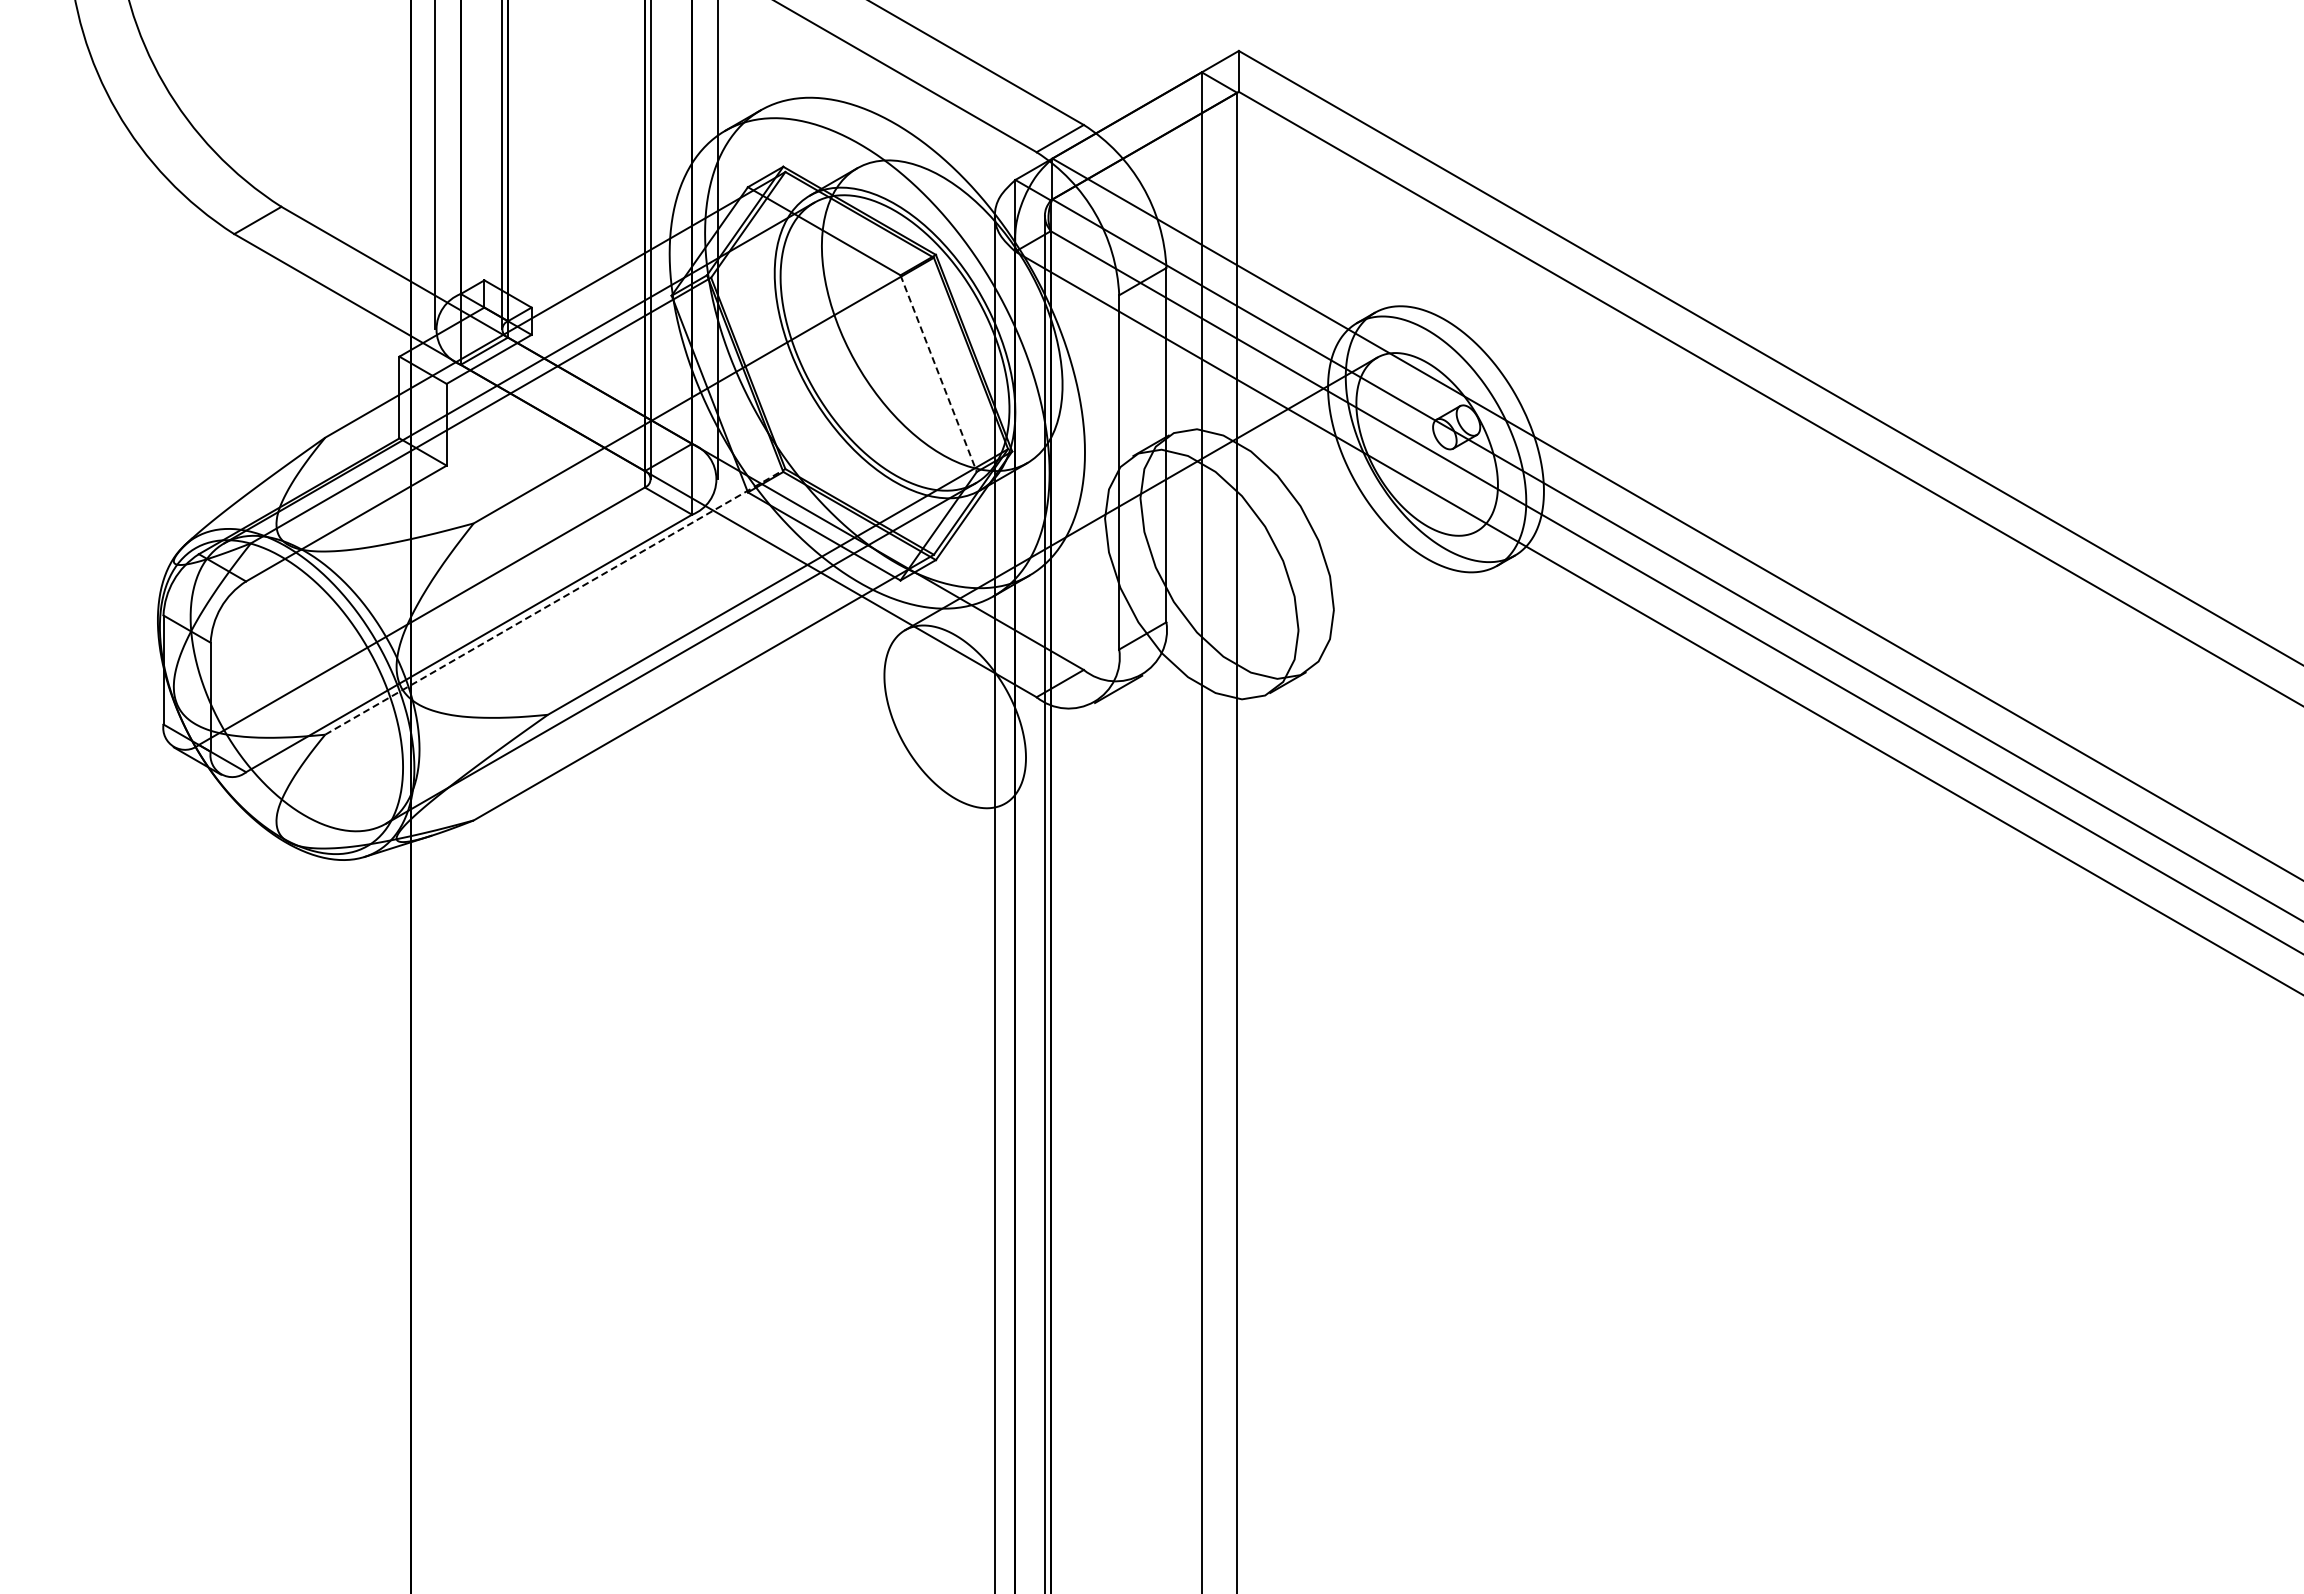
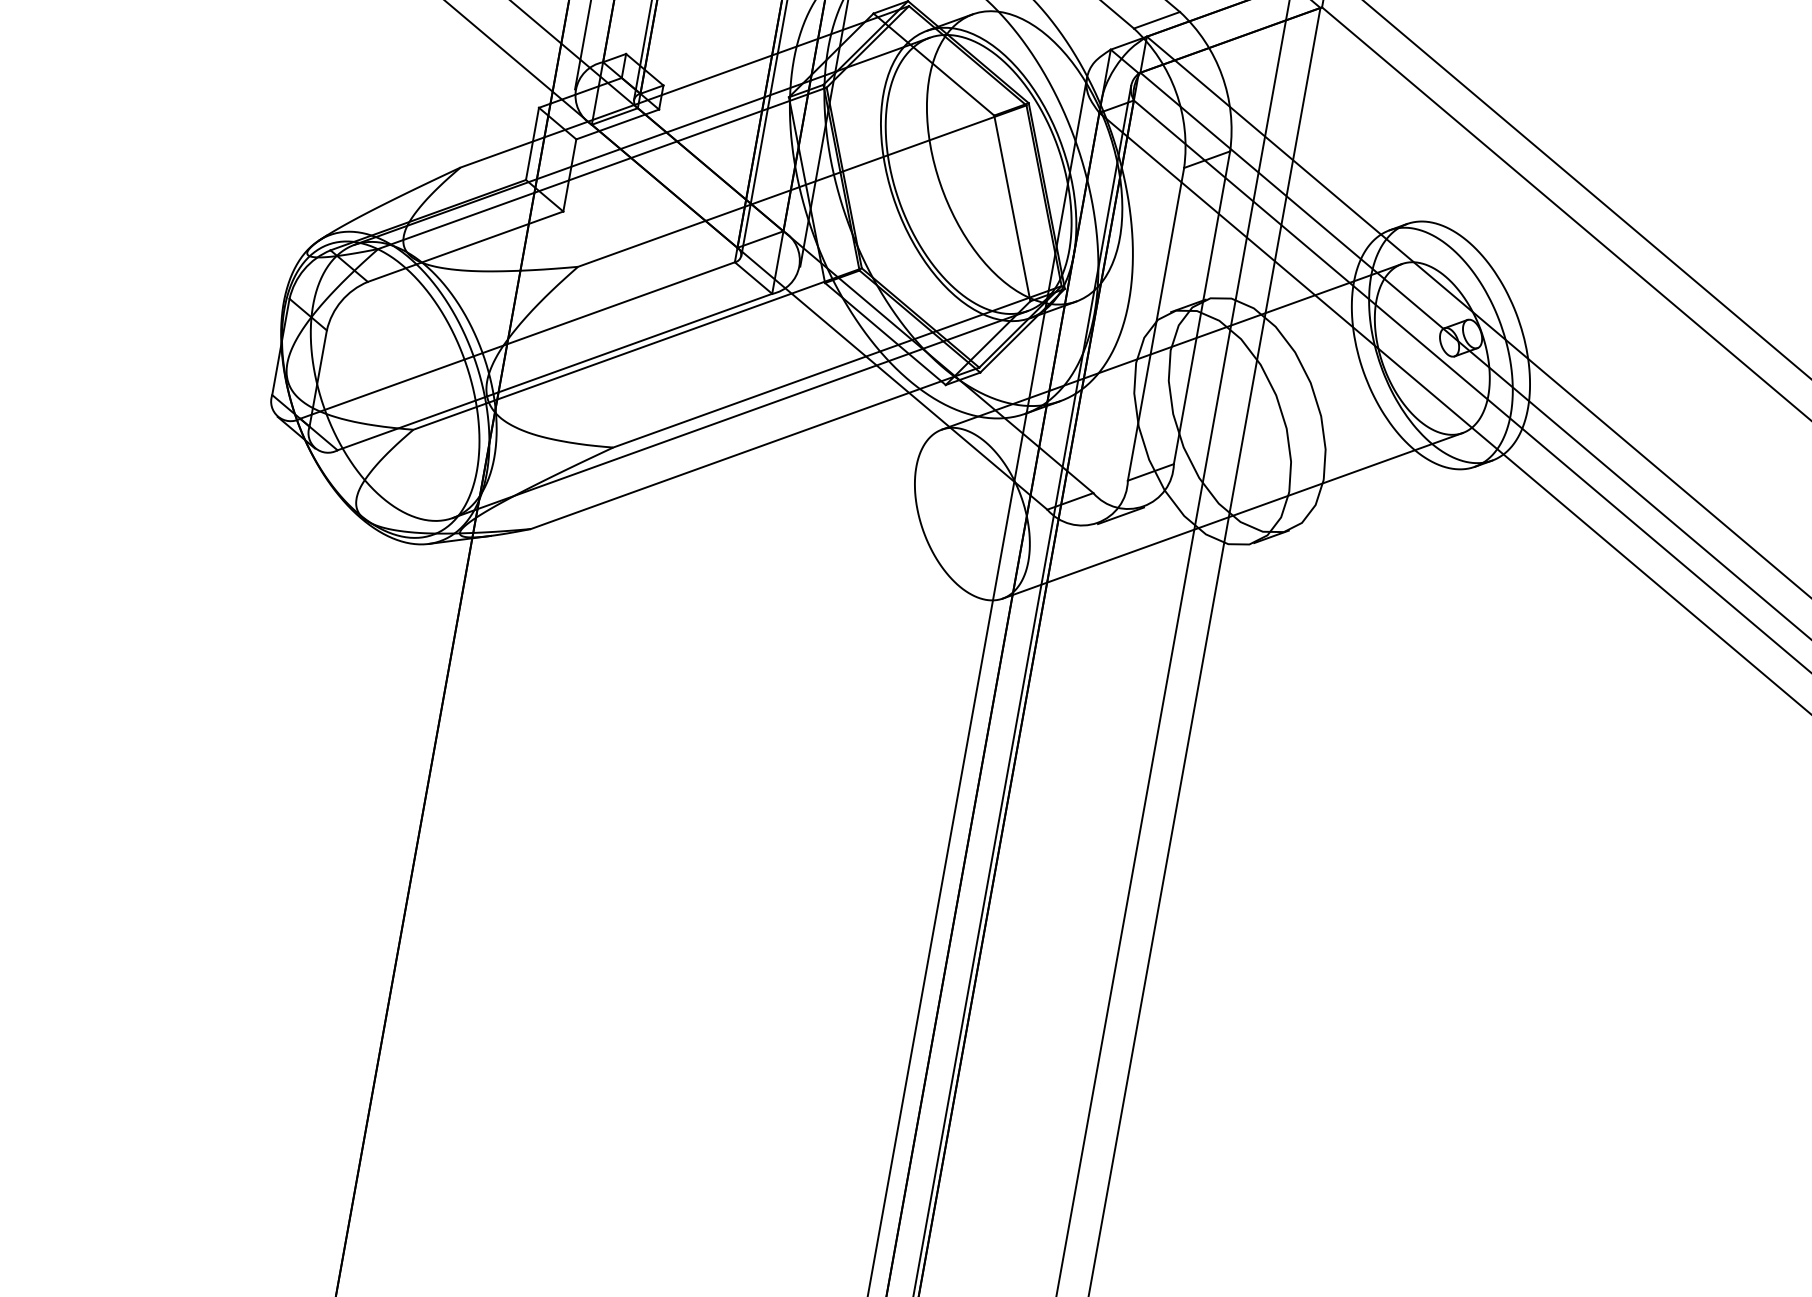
line: (938, 374) -> (1012, 209), dashed -> solid
line: (555, 601) -> (637, 348), dashed -> solid
line: (1241, 667) -> (1232, 515), added

